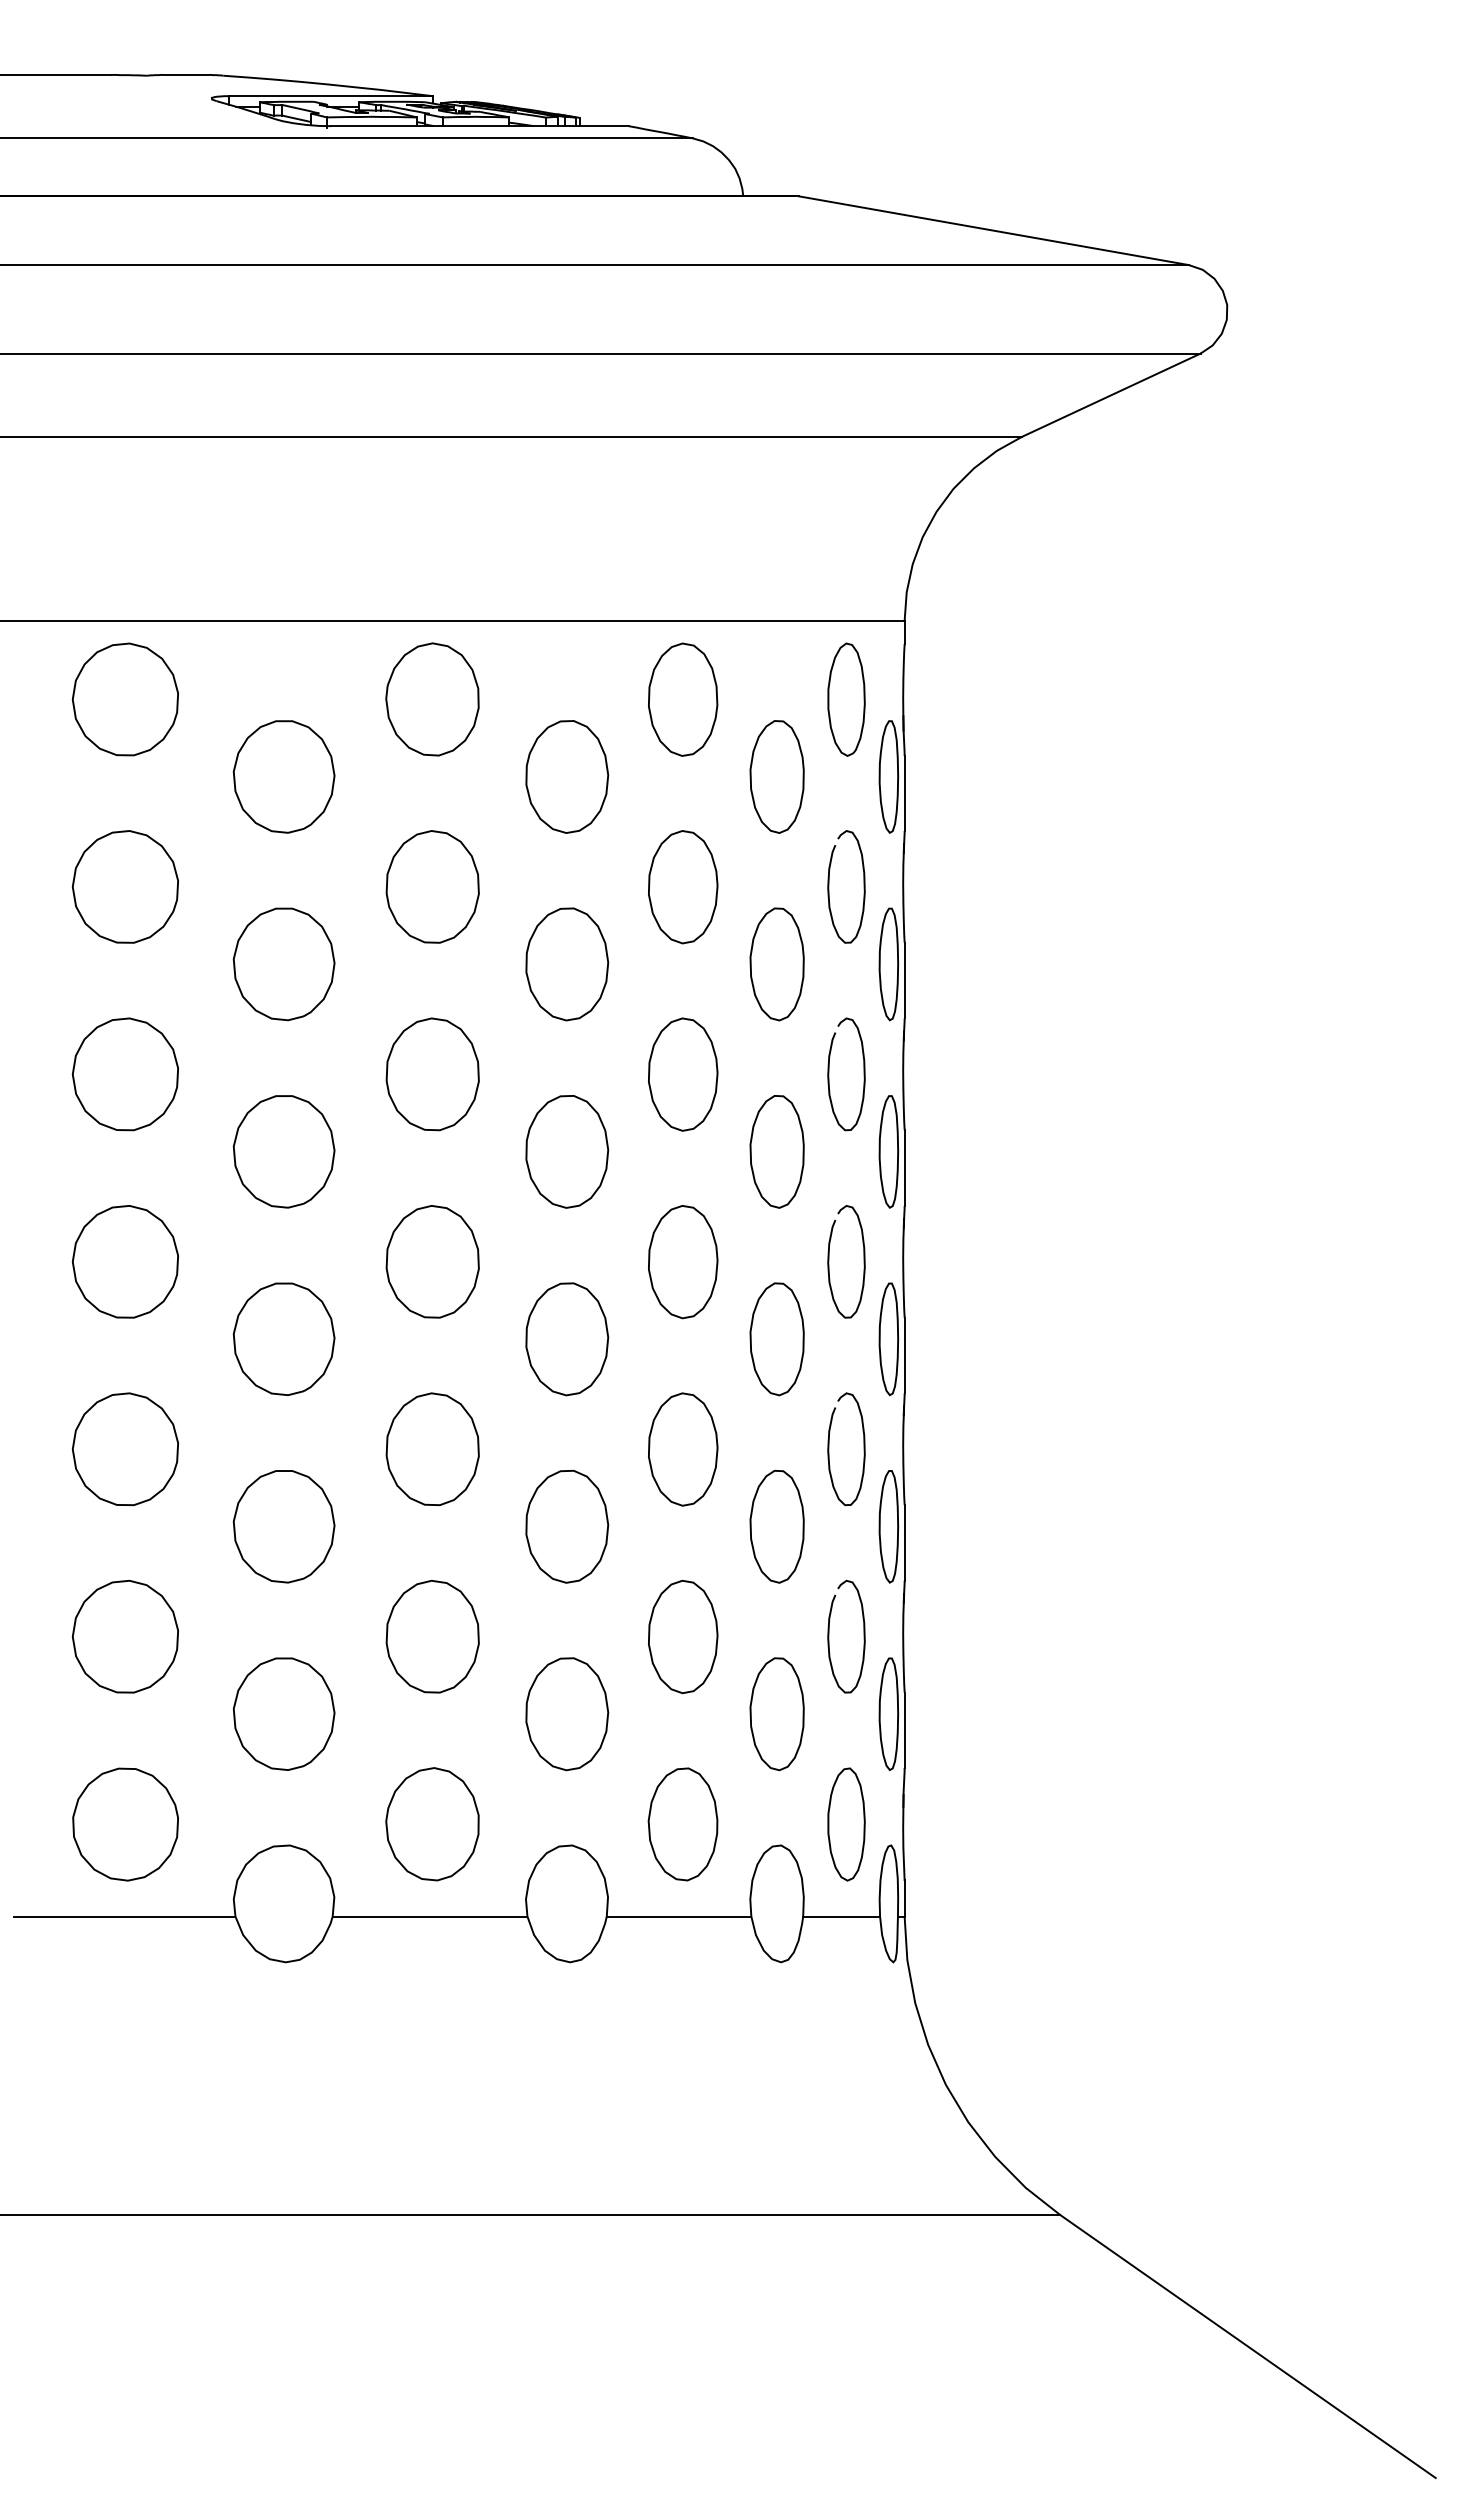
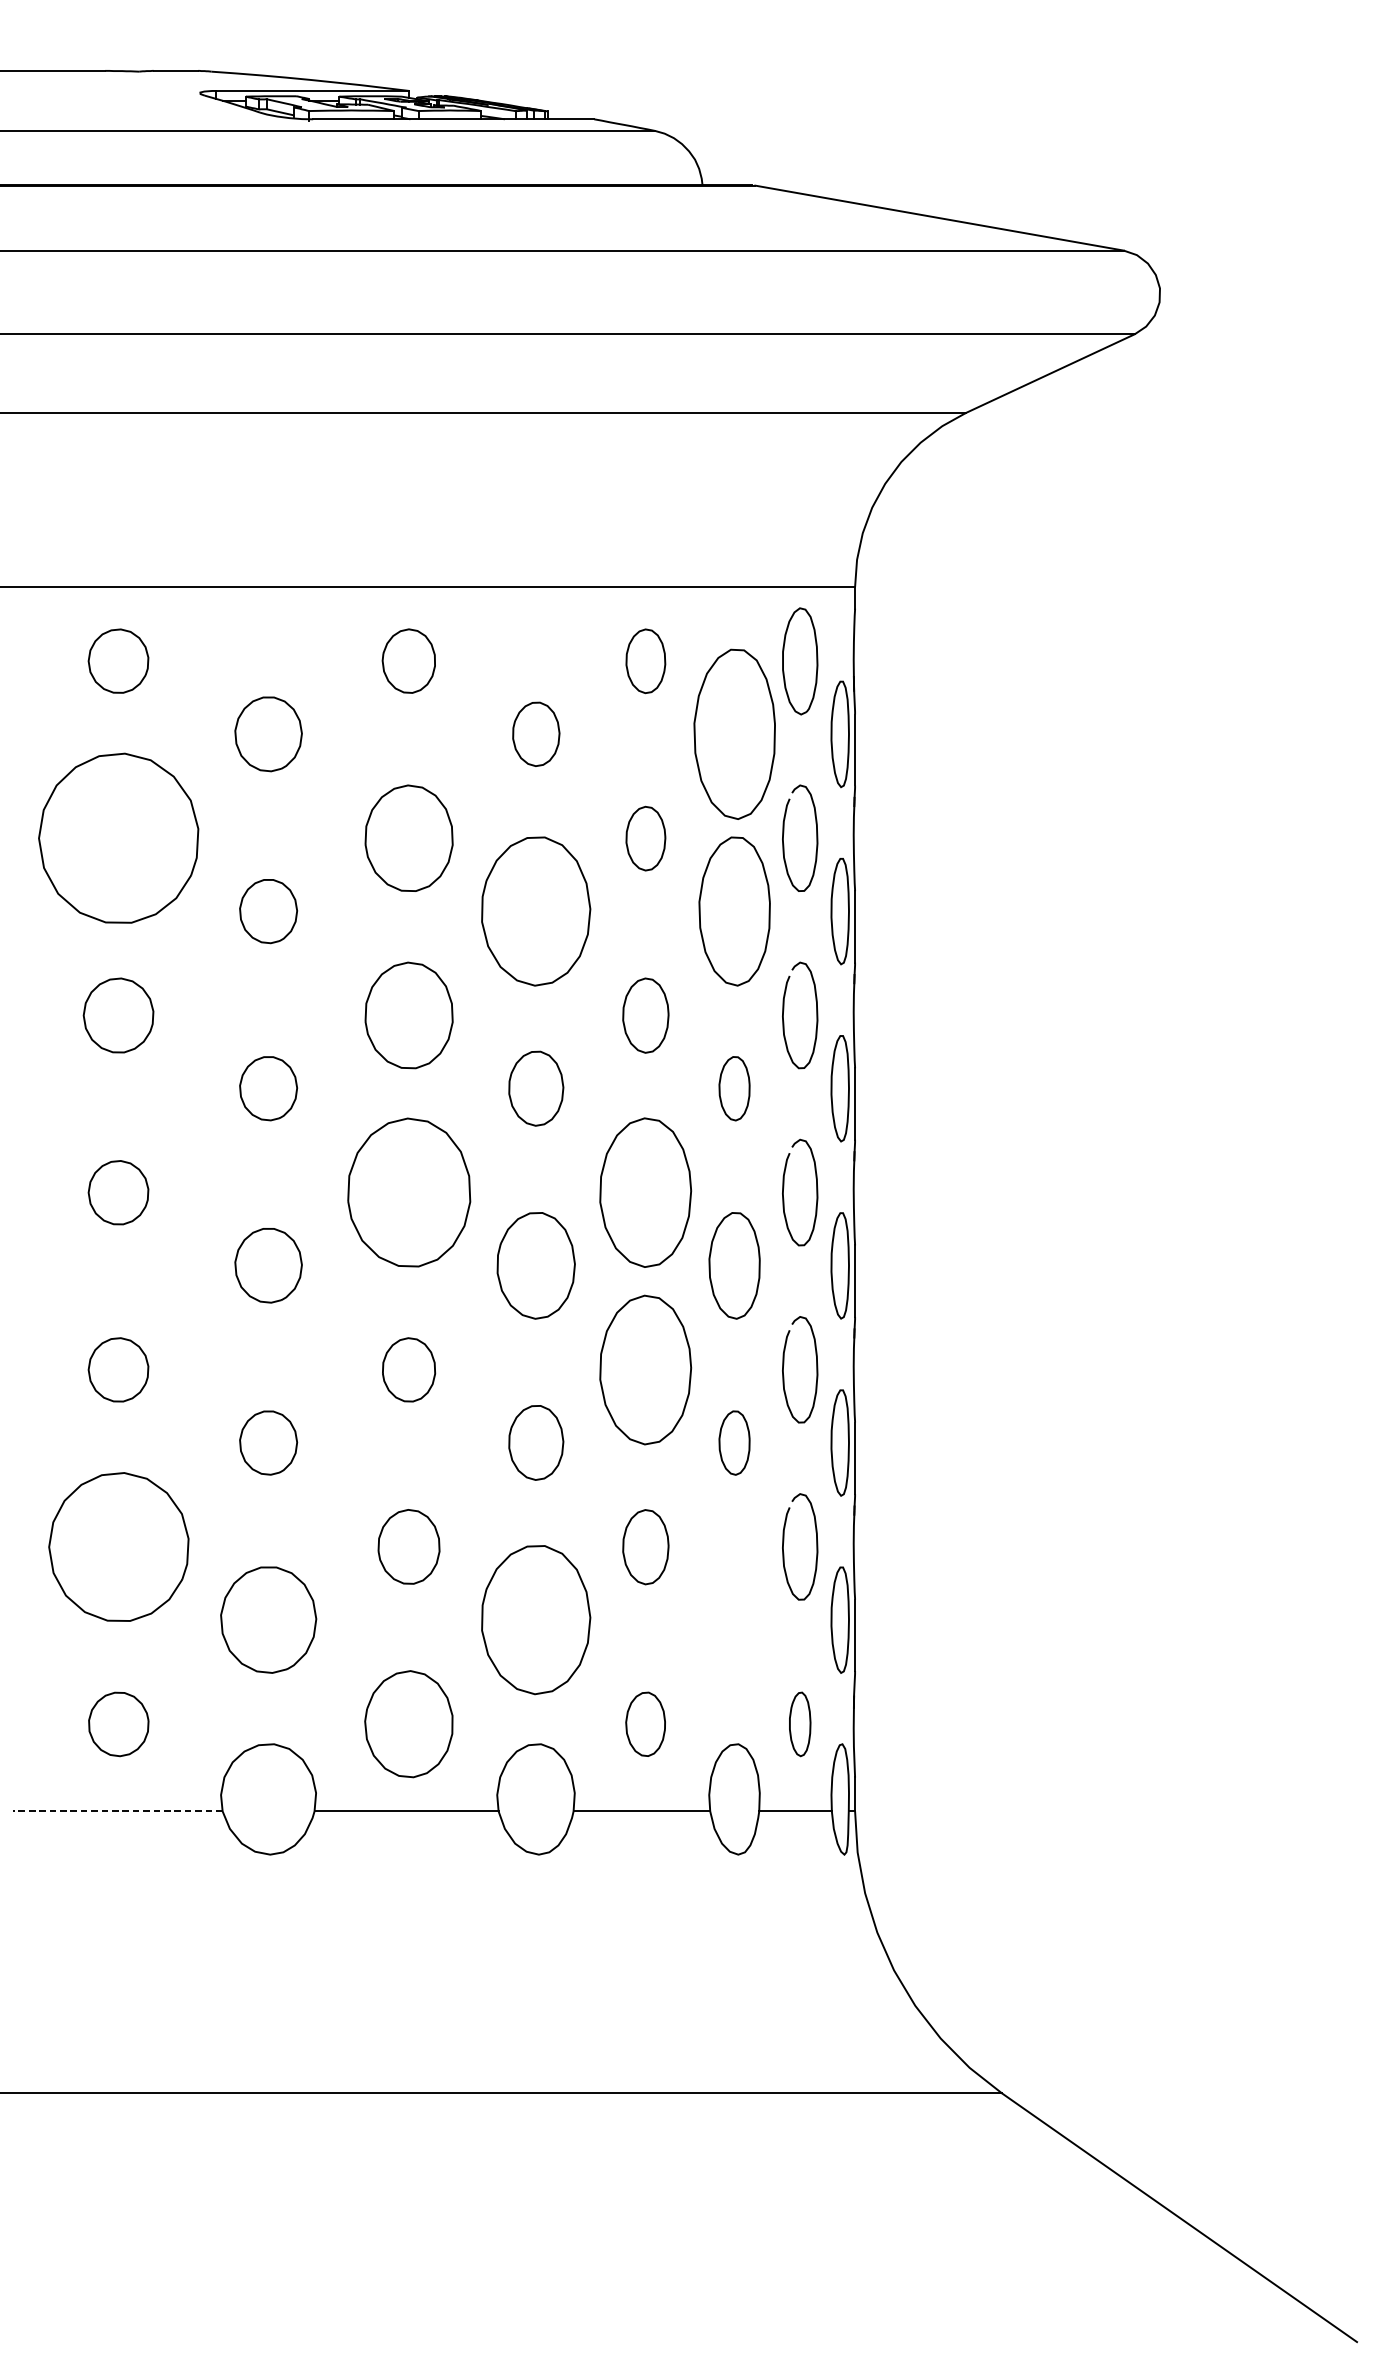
part: (124, 699) -> (117, 661), size x0.6
part: (432, 699) -> (408, 661), size x0.6
part: (683, 699) -> (646, 661), size x0.6
part: (283, 776) -> (268, 733), size x0.7
part: (567, 776) -> (536, 733), size x0.6
part: (776, 776) -> (733, 733), size x1.6
part: (125, 886) -> (118, 837), size x1.6
part: (683, 887) -> (646, 838), size x0.6
part: (283, 964) -> (268, 911), size x0.6
part: (567, 964) -> (536, 911), size x1.4
part: (776, 964) -> (733, 911), size x1.4
part: (124, 1074) -> (117, 1015), size x0.7
part: (683, 1074) -> (646, 1015), size x0.7
part: (283, 1151) -> (268, 1088), size x0.6
part: (567, 1151) -> (536, 1088), size x0.7
part: (776, 1151) -> (733, 1088), size x0.6
part: (124, 1261) -> (117, 1192), size x0.6
part: (432, 1261) -> (408, 1192), size x1.4
part: (683, 1262) -> (646, 1193), size x1.4
part: (283, 1338) -> (268, 1265), size x0.7
part: (124, 1449) -> (117, 1369), size x0.6
part: (432, 1449) -> (408, 1369), size x0.6
part: (683, 1449) -> (646, 1369), size x1.4
part: (283, 1526) -> (268, 1442), size x0.6
part: (567, 1526) -> (536, 1442), size x0.7
part: (776, 1526) -> (733, 1442), size x0.6
part: (124, 1636) -> (117, 1546), size x1.4
part: (432, 1636) -> (408, 1546), size x0.7
part: (683, 1636) -> (646, 1546), size x0.7
part: (567, 1714) -> (536, 1620), size x1.4
part: (776, 1714) -> (733, 1620), removed
part: (125, 1824) -> (118, 1724), size x0.6
part: (682, 1824) -> (645, 1724), size x0.6
part: (846, 1824) -> (800, 1724), size x0.6
line: (124, 1916) -> (117, 1811), solid -> dashed

